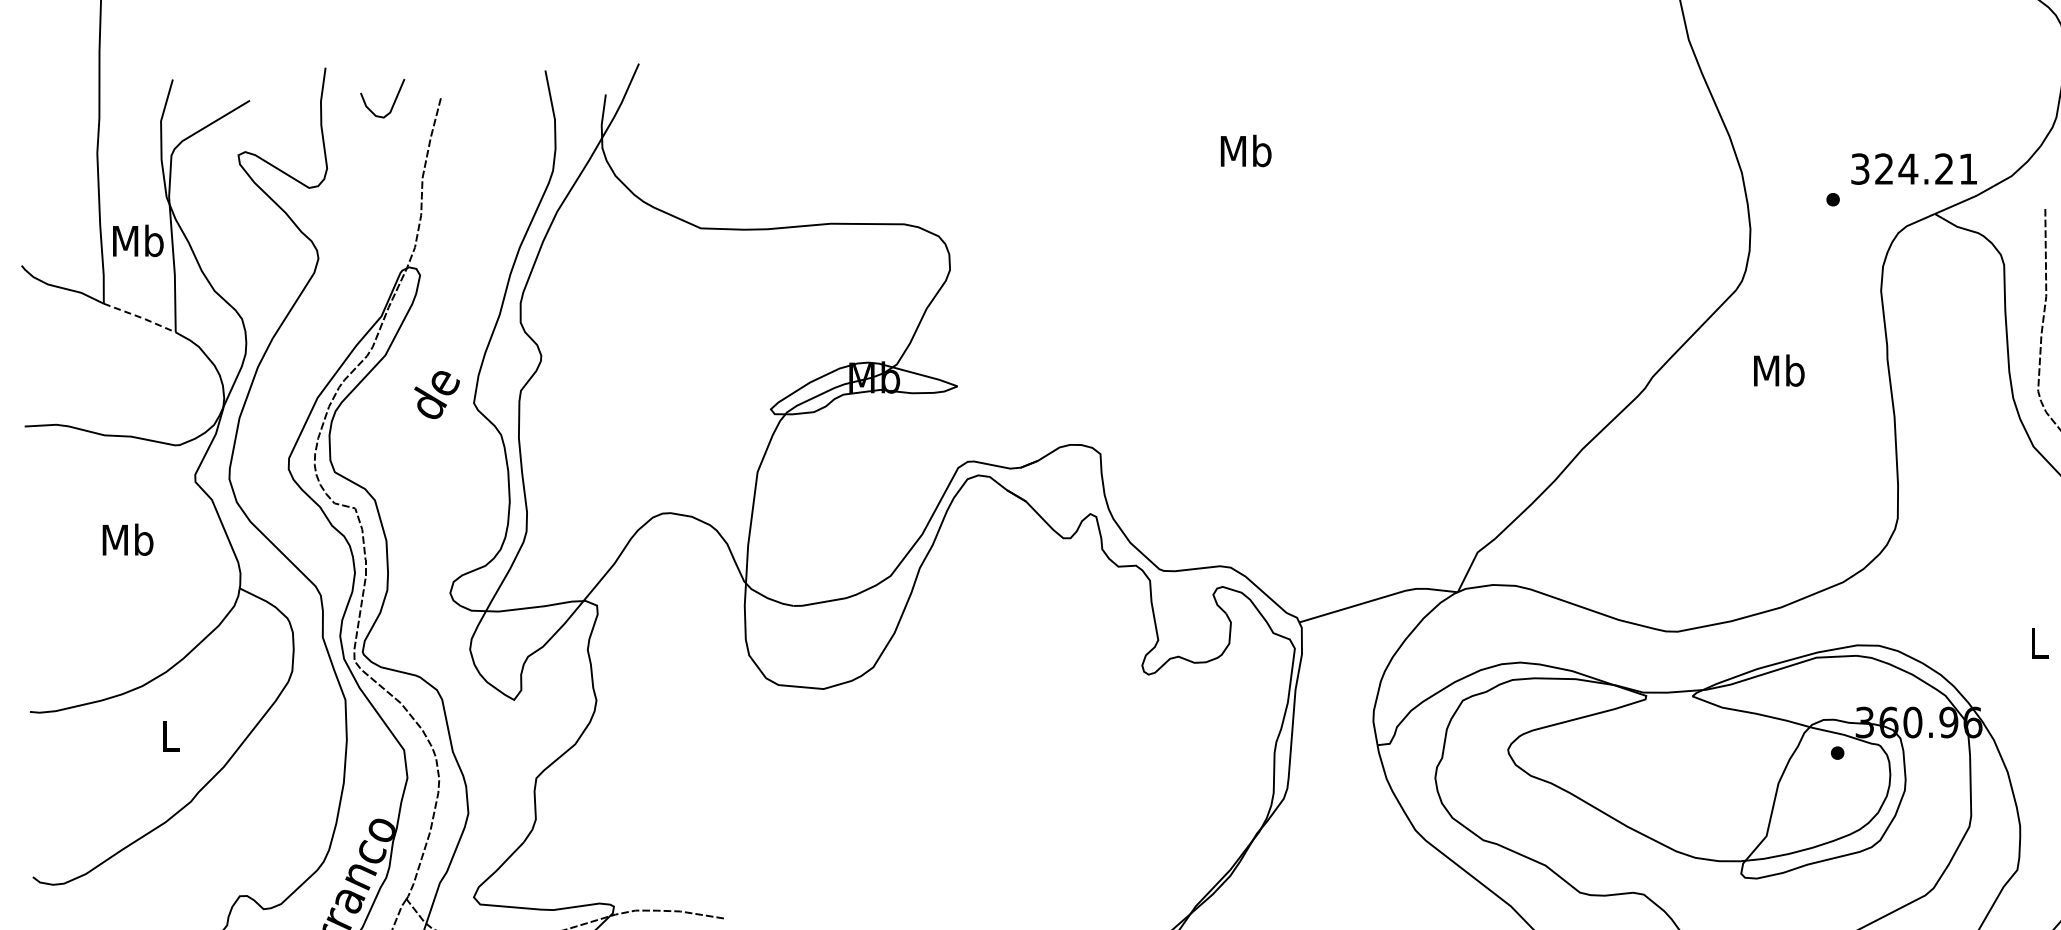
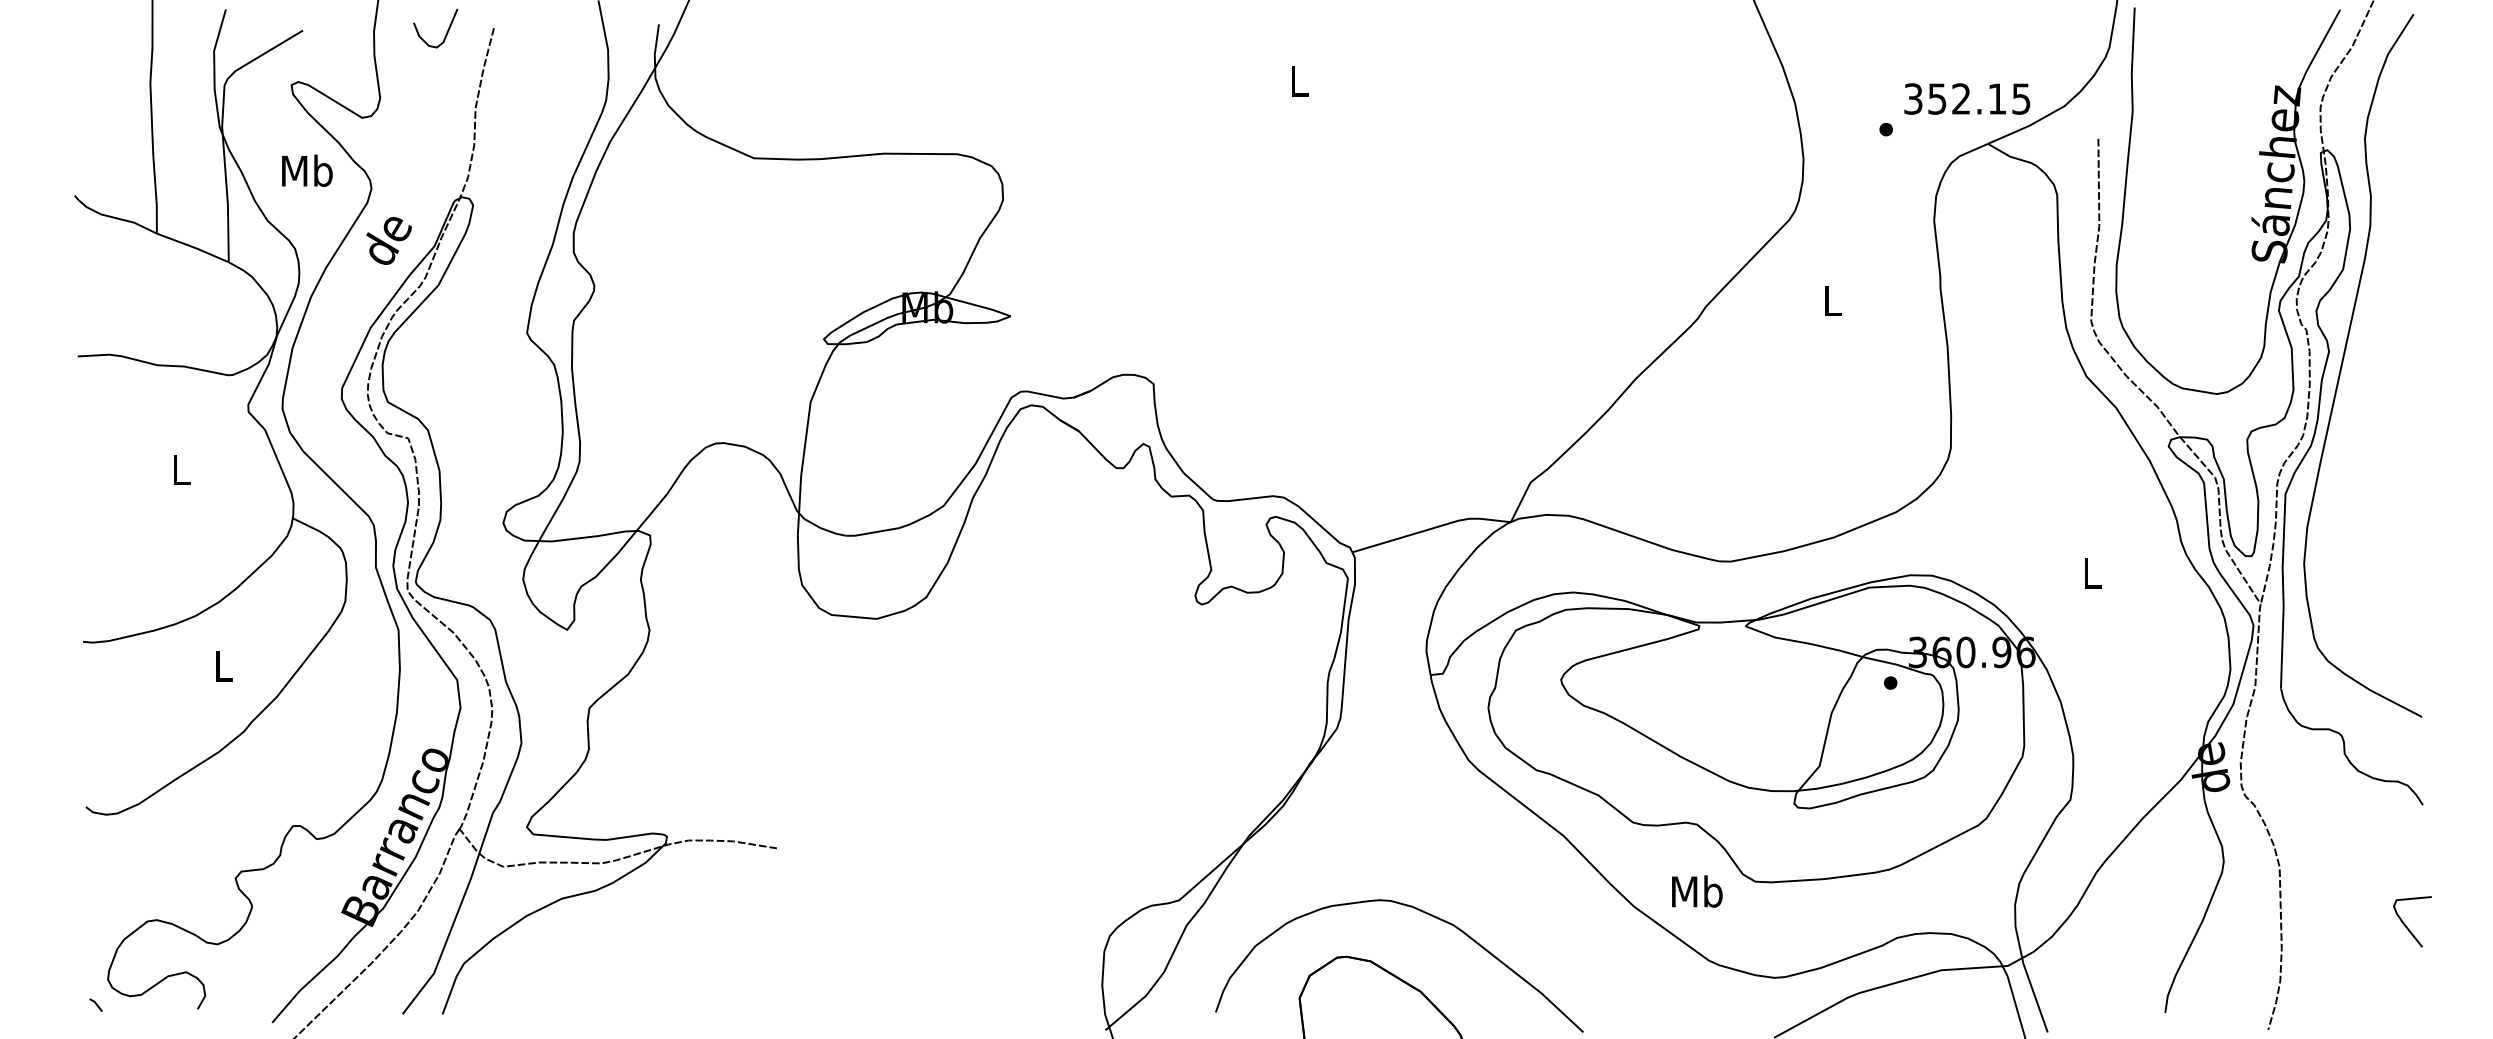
text: (1246, 150) -> (1299, 80), Mb -> L
text: (1926, 168) -> (1979, 98), 324.21 -> 352.15
text: (138, 240) -> (307, 170), moved
line: (140, 317) -> (193, 247), dashed -> solid
text: (1779, 370) -> (1832, 300), Mb -> L
text: (436, 394) -> (388, 240), moved
text: (127, 539) -> (180, 469), Mb -> L

